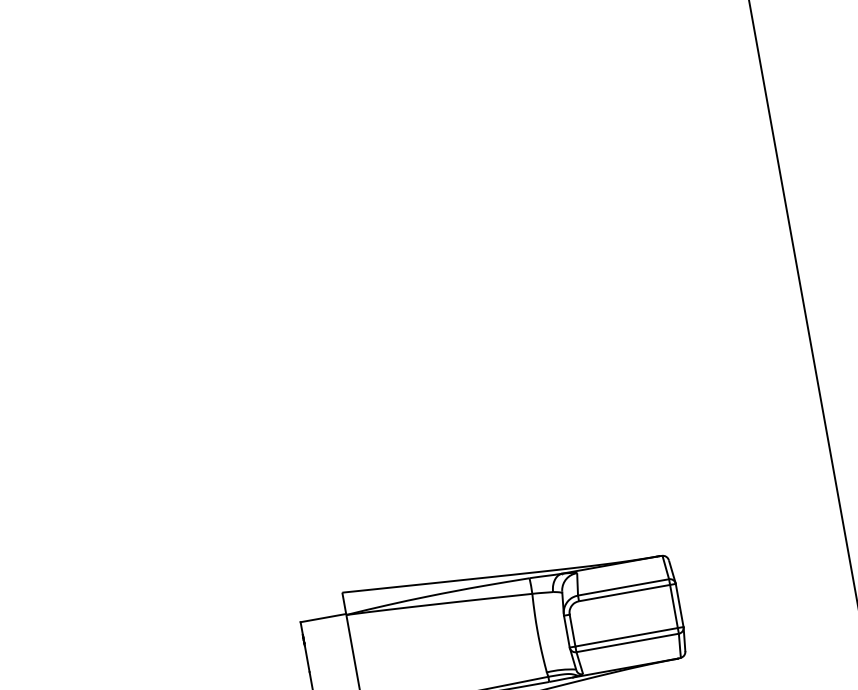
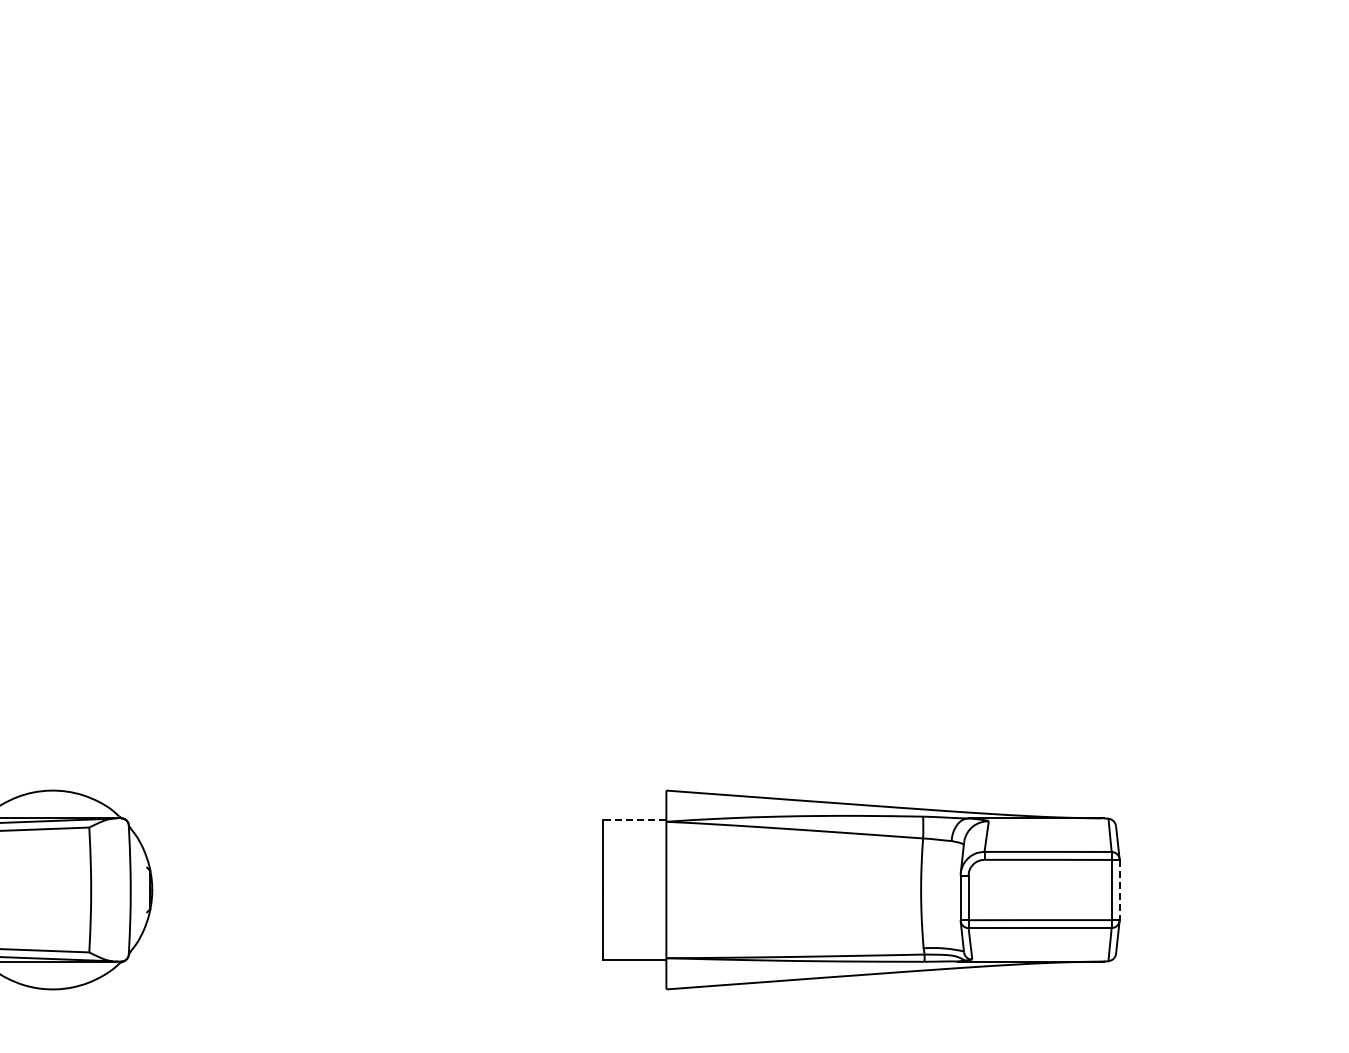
line: (679, 605) -> (1119, 890), solid -> dashed
line: (323, 618) -> (634, 820), solid -> dashed

